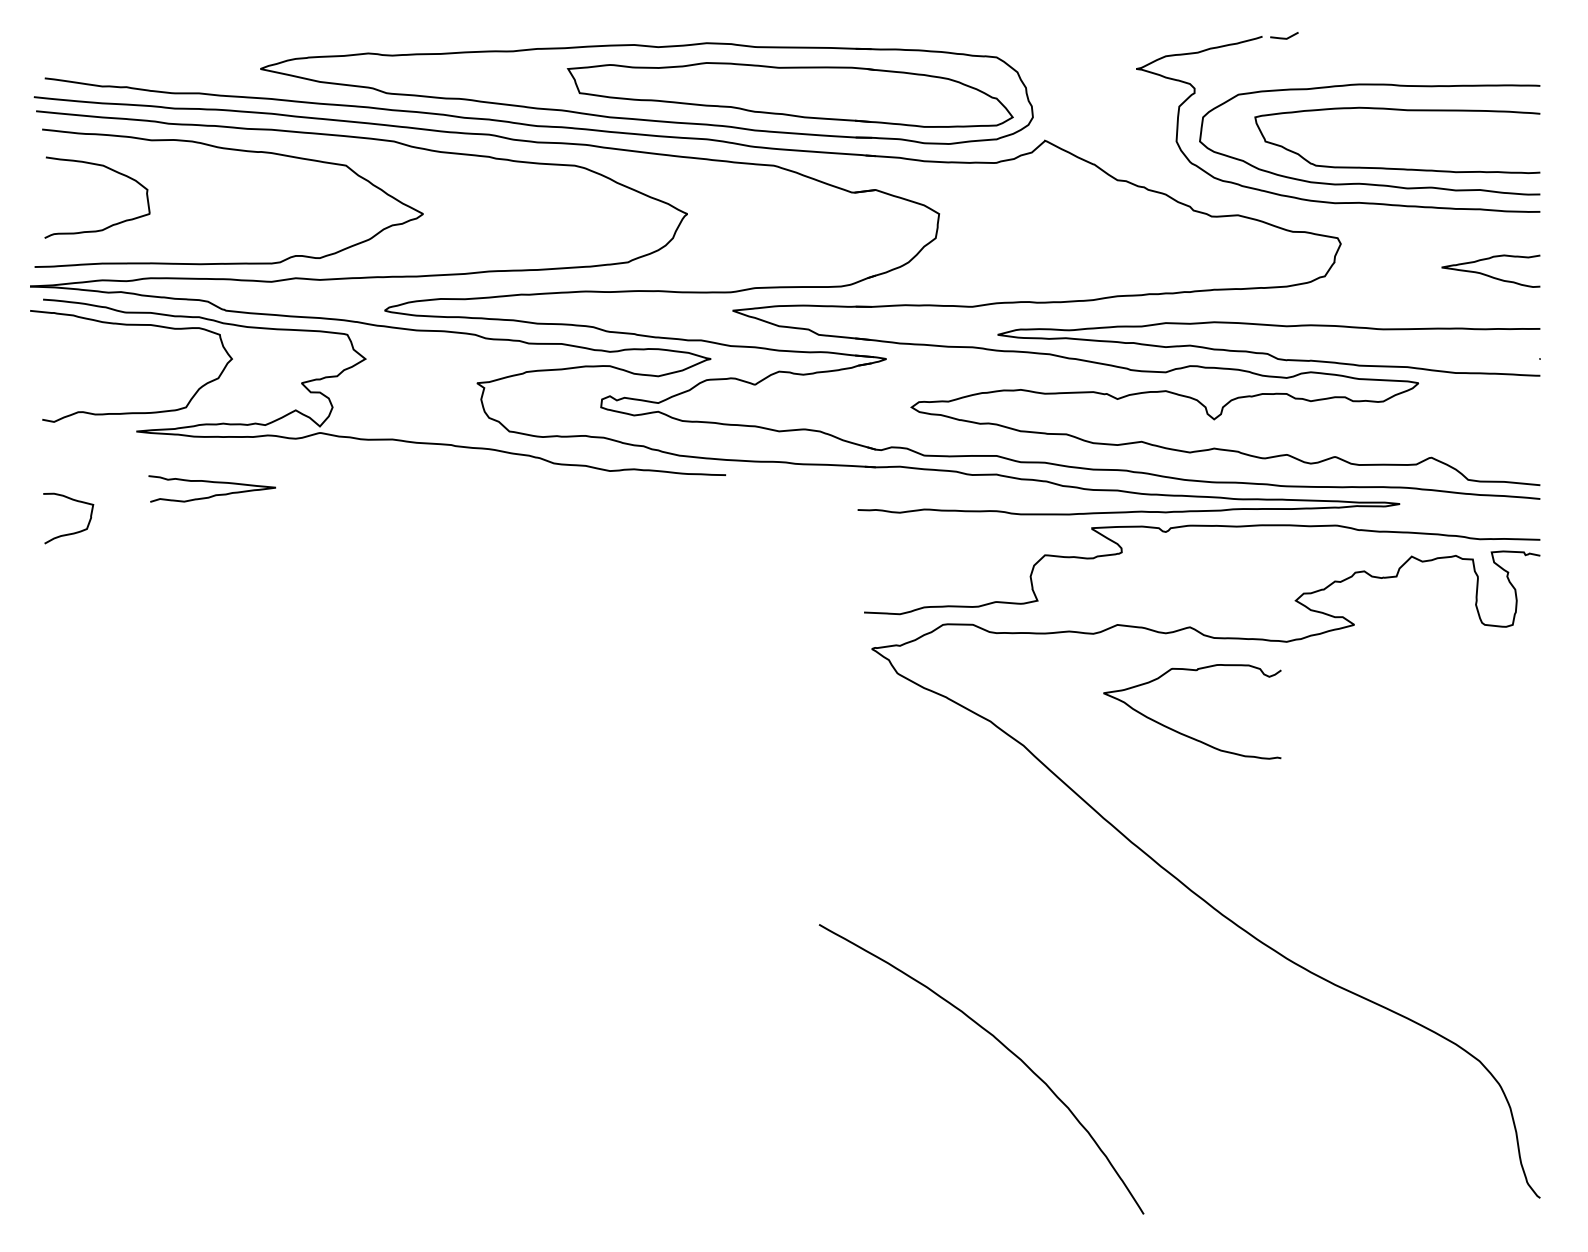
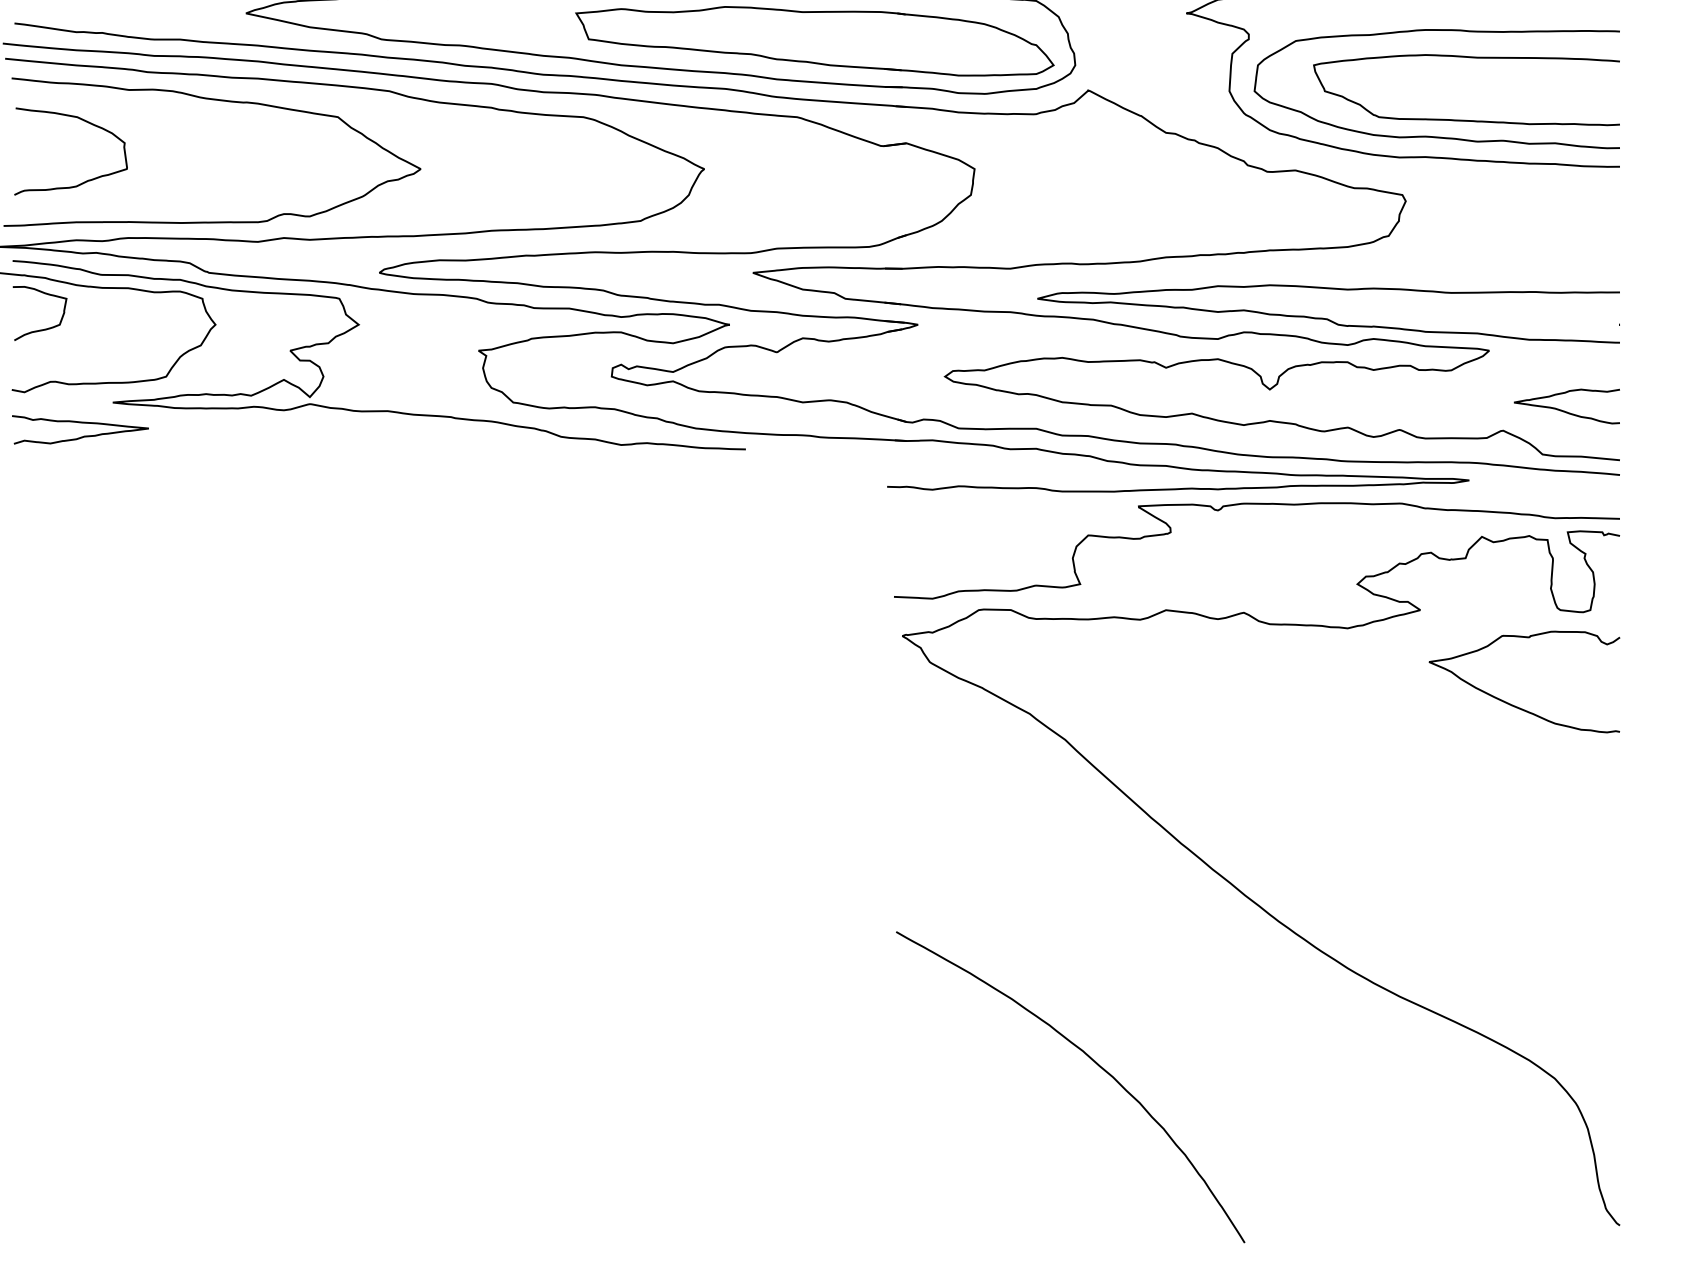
curve: (1487, 274) -> (1563, 410), moved
curve: (214, 483) -> (82, 424), moved
curve: (72, 532) -> (44, 328), moved
curve: (1181, 732) -> (1512, 704), moved
curve: (1003, 1046) -> (1094, 1062), moved

